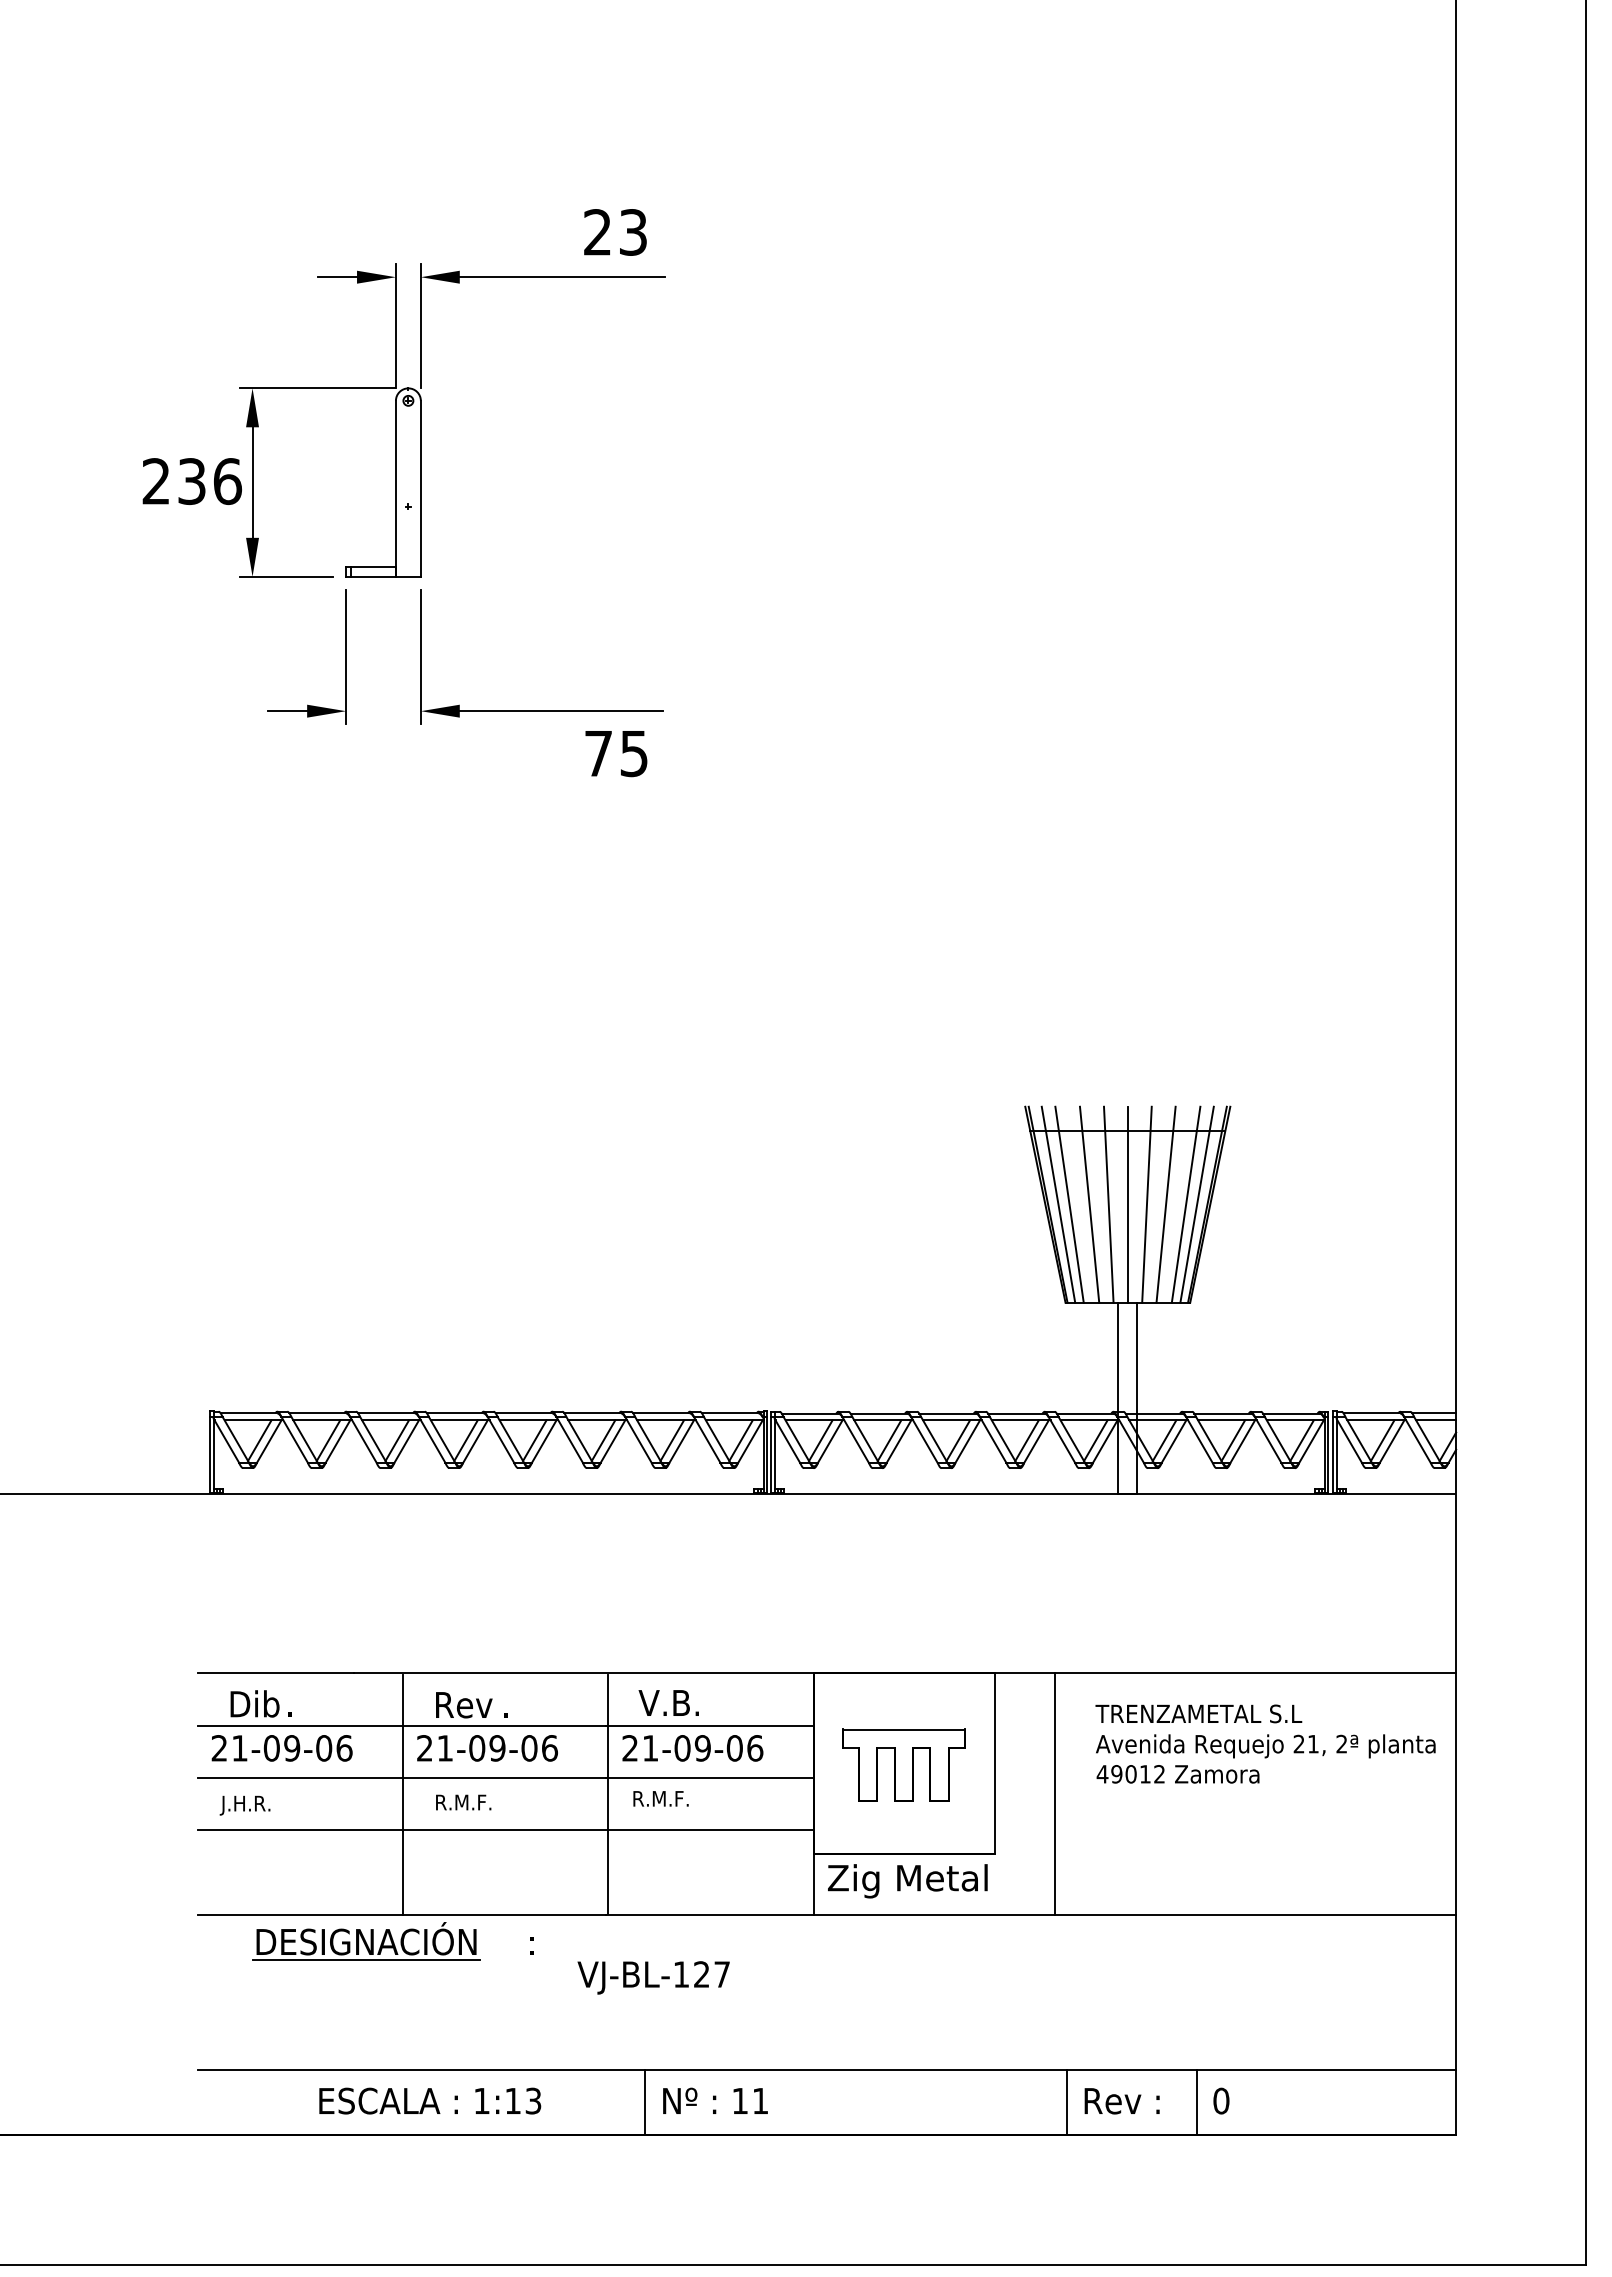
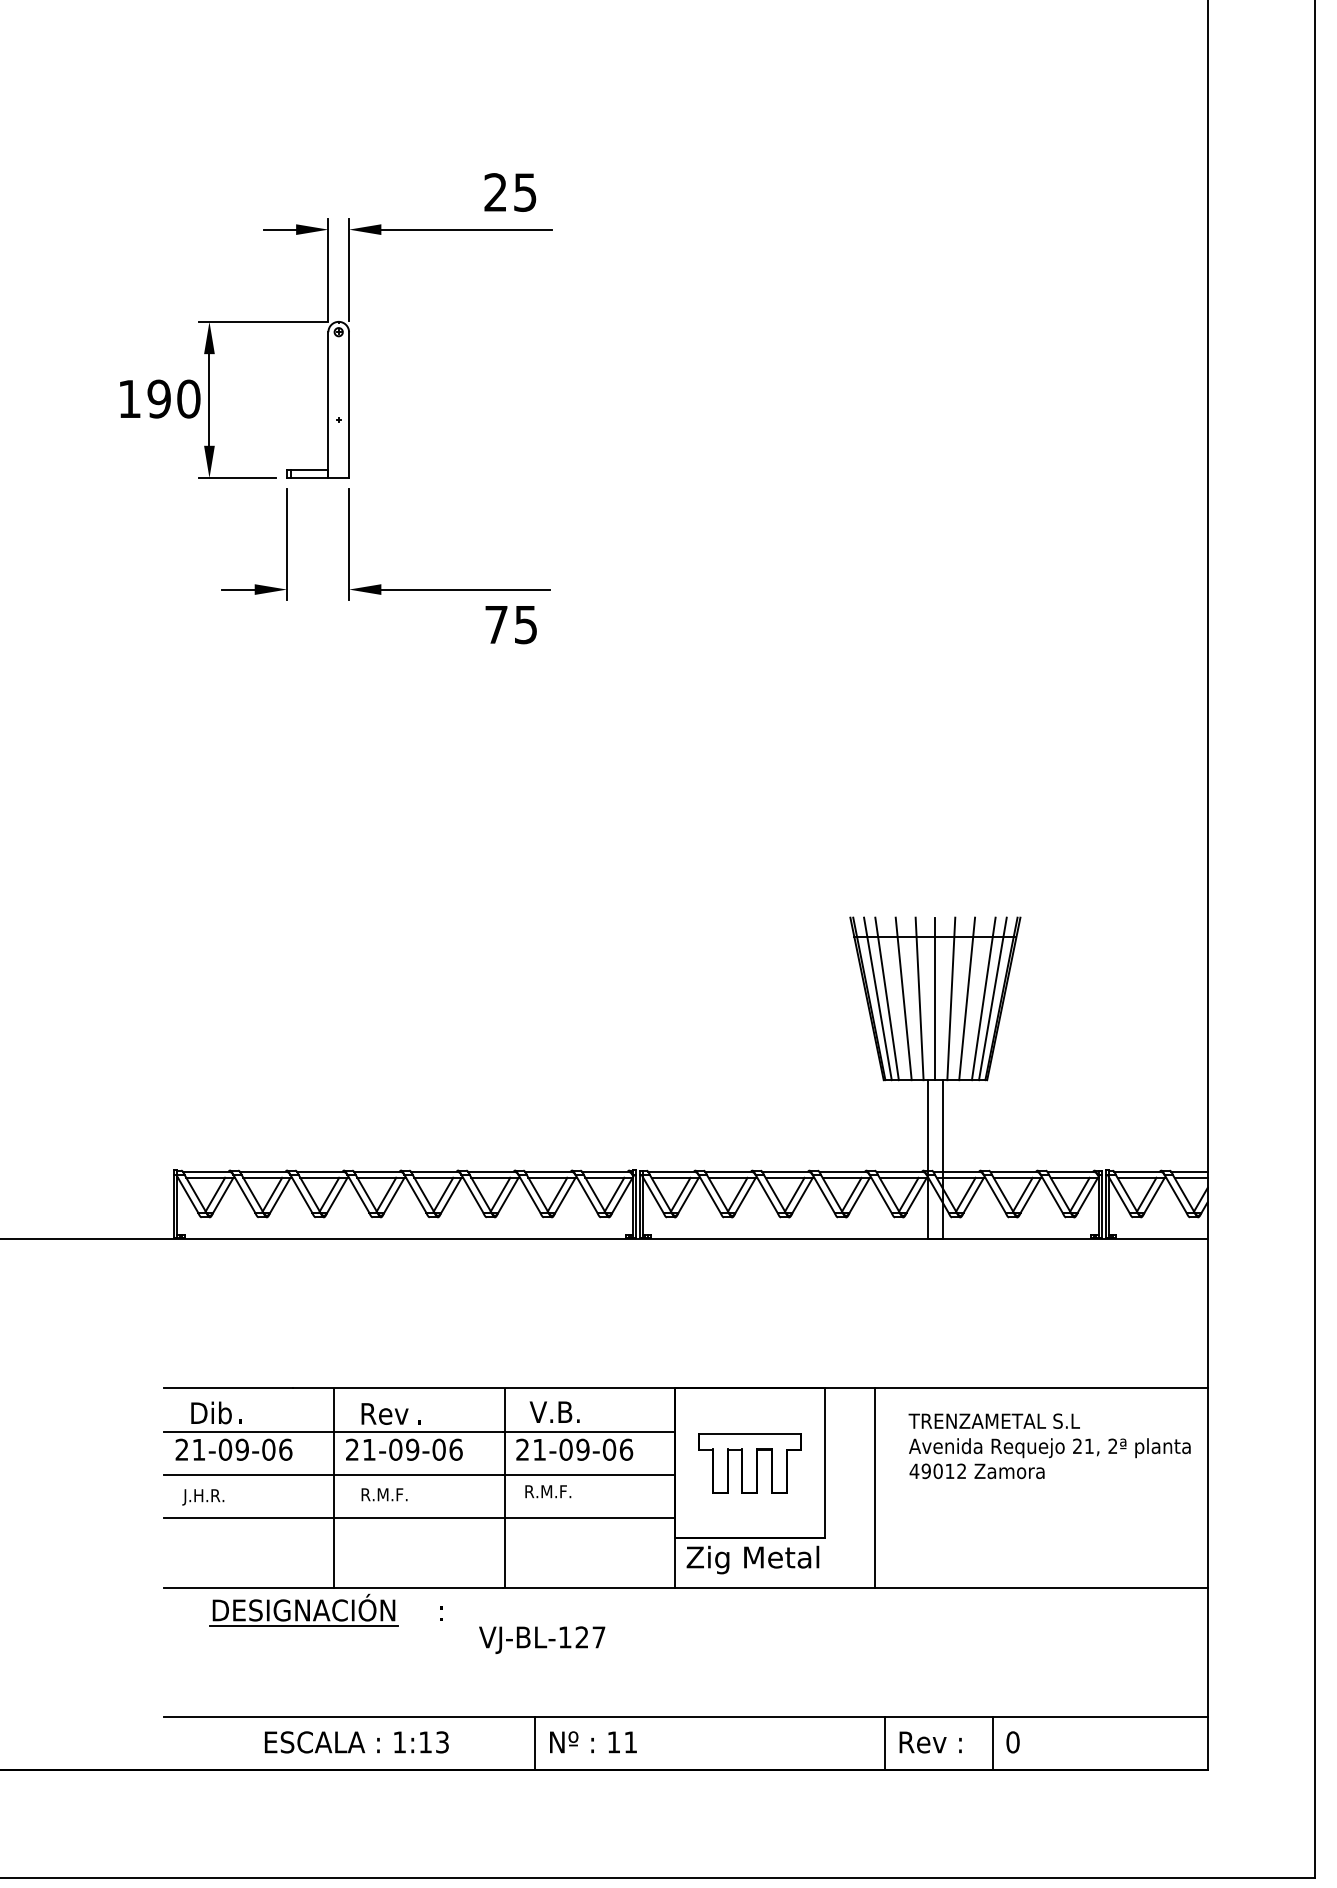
text: (633, 232) -> (525, 192), 23 -> 25
text: (192, 481) -> (159, 399), 236 -> 190

